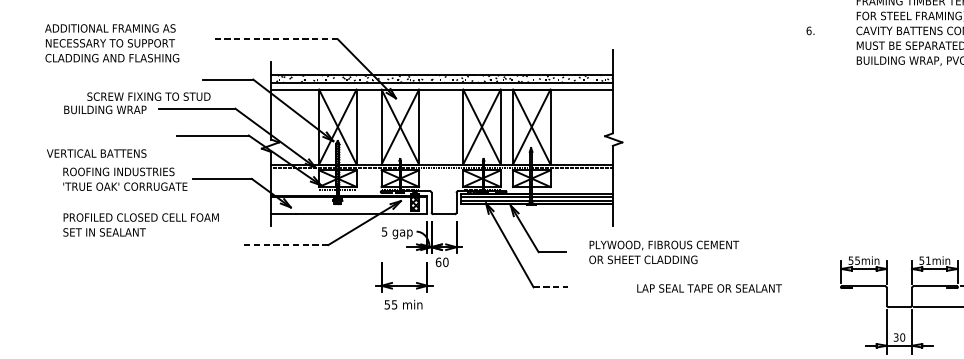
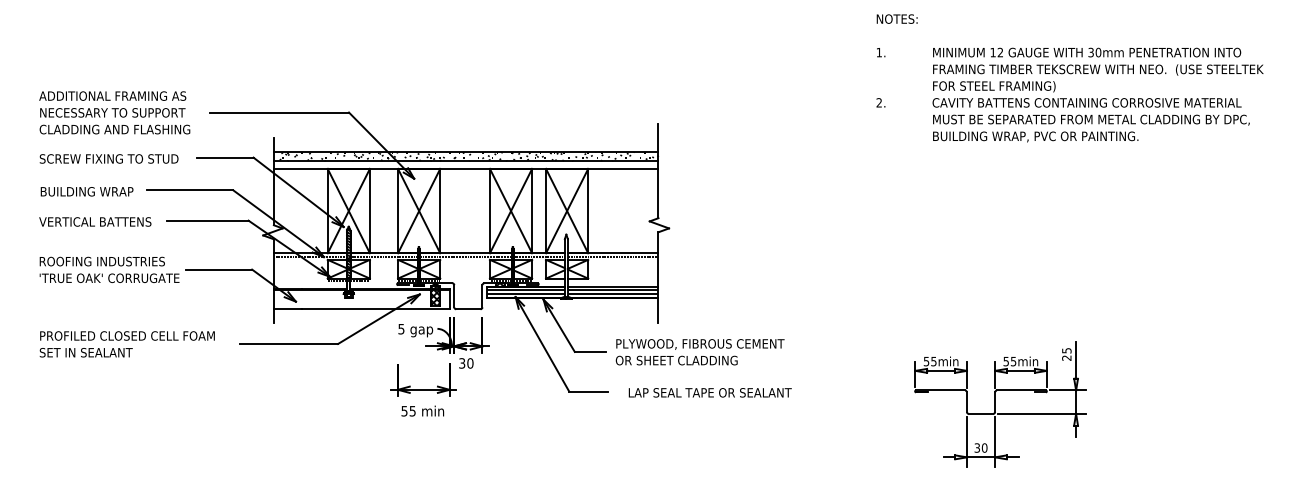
text: (809, 30) -> (879, 102), 6. -> 2.
line: (276, 39) -> (279, 112), dashed -> solid
text: (111, 43) -> (114, 112), moved
text: (148, 96) -> (108, 158), moved
text: (96, 153) -> (95, 221), moved
text: (140, 225) -> (126, 344), moved
line: (285, 244) -> (289, 343), dashed -> solid
text: (663, 252) -> (699, 352), moved
text: (928, 260) -> (1013, 361), 51min -> 55min
text: (438, 262) -> (462, 363), 60 -> 30
line: (550, 287) -> (588, 391), dashed -> solid
text: (708, 288) -> (709, 392), moved

